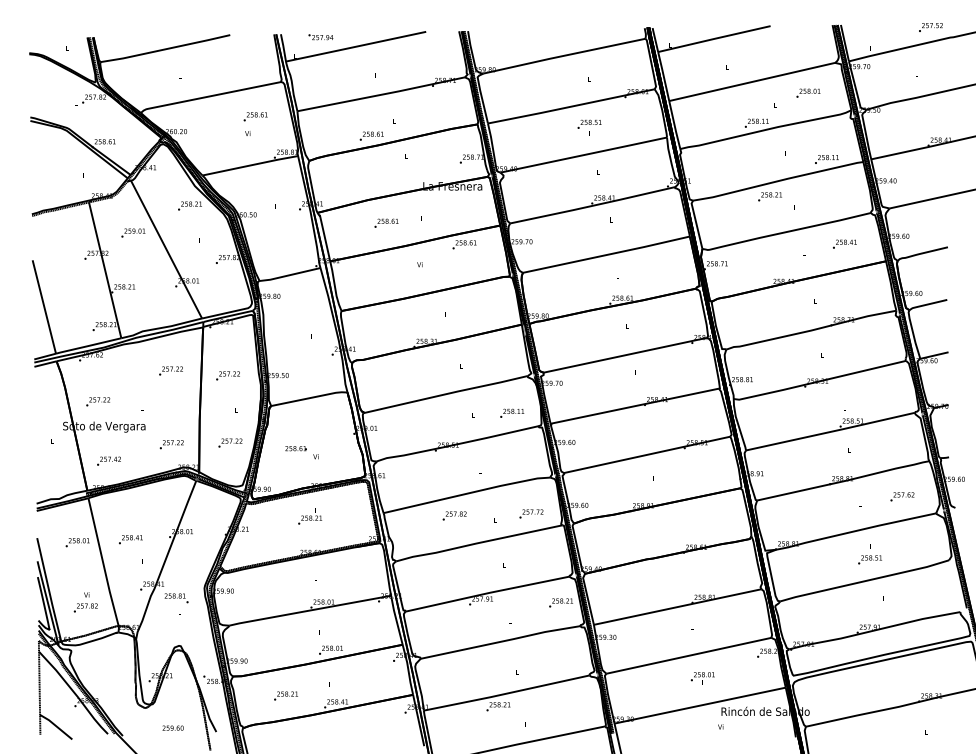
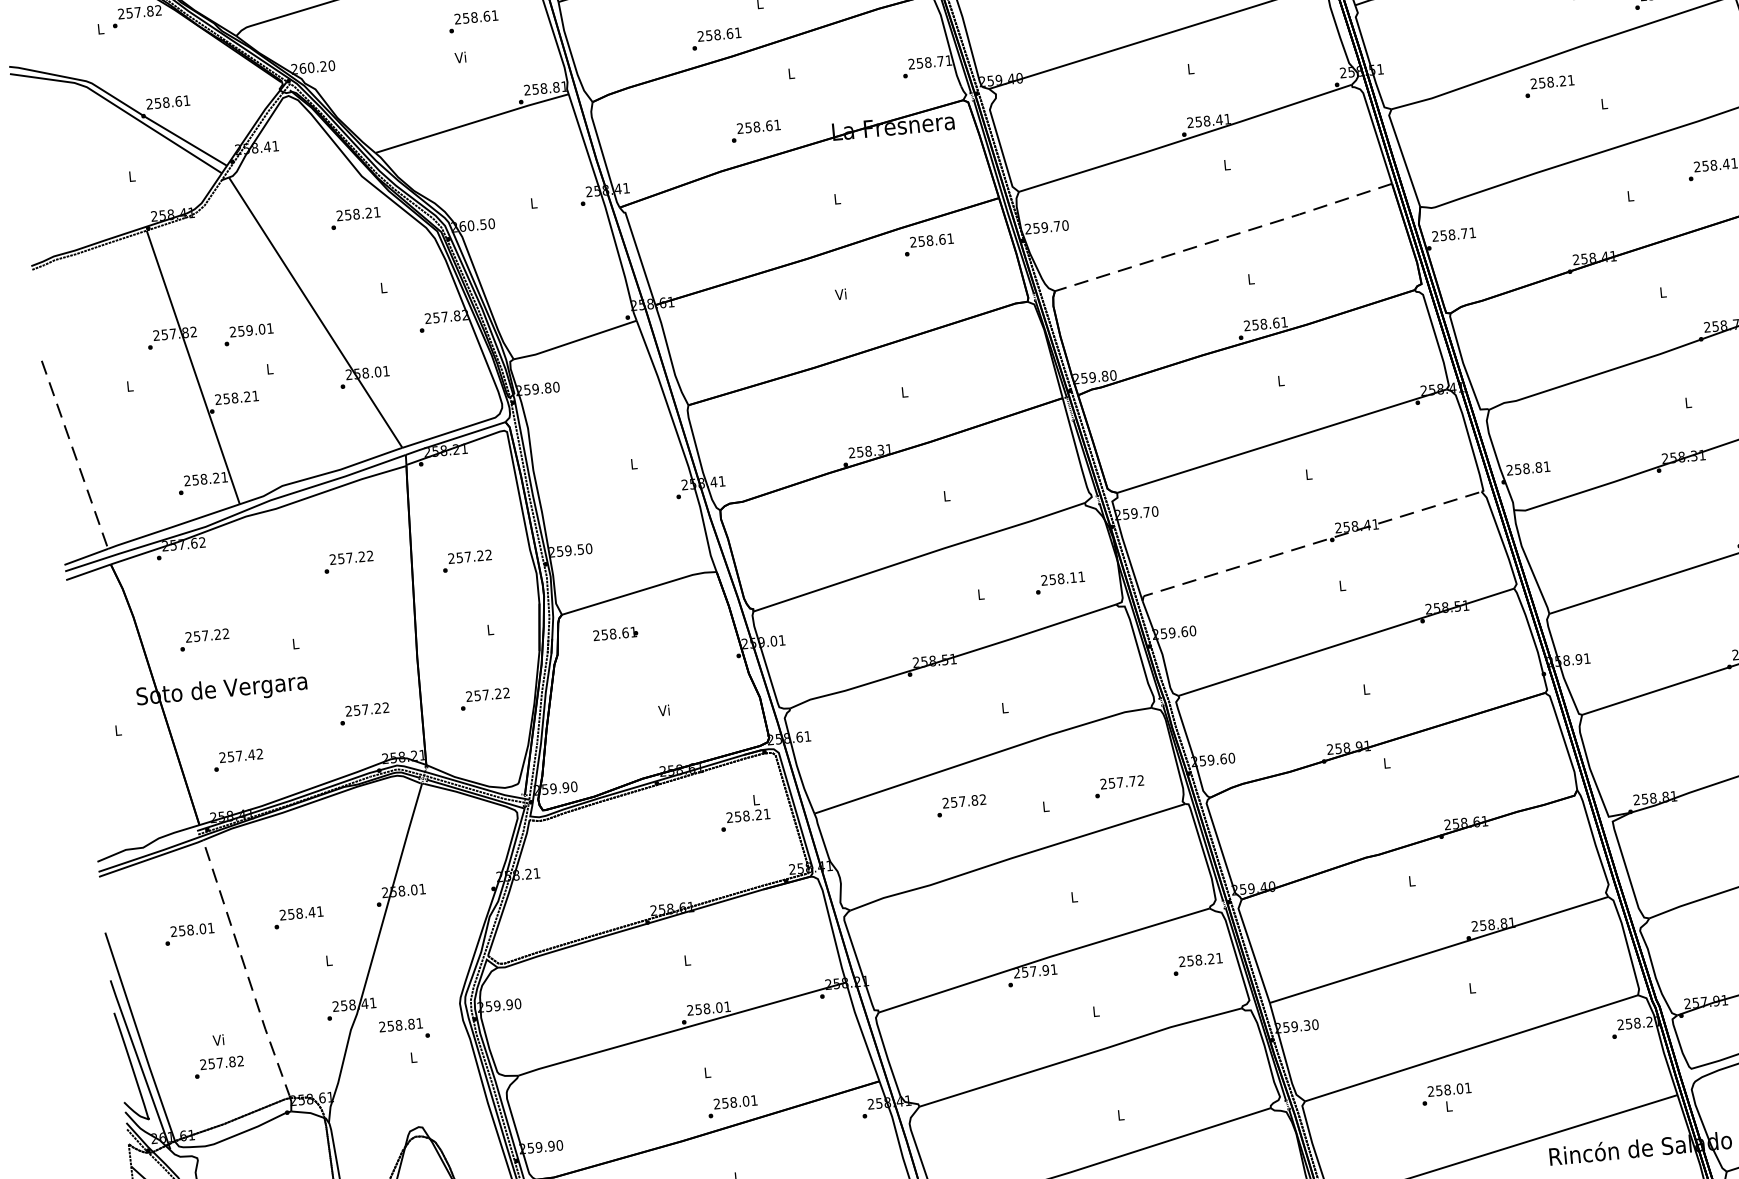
text: (386, 222) -> (755, 129), moved
text: (133, 232) -> (248, 333), moved
line: (606, 254) -> (1223, 237), solid -> dashed
line: (44, 307) -> (75, 455), solid -> dashed
line: (633, 406) -> (1308, 545), solid -> dashed
text: (295, 448) -> (614, 633), moved
text: (310, 516) -> (745, 812), moved
line: (103, 563) -> (246, 972), solid -> dashed
text: (702, 678) -> (1446, 1097), moved

